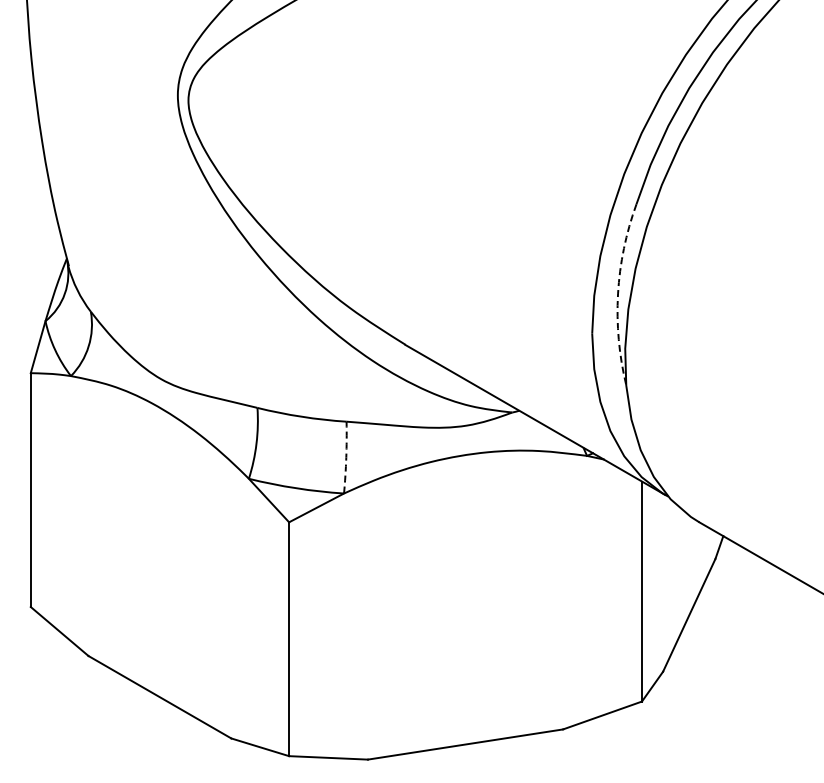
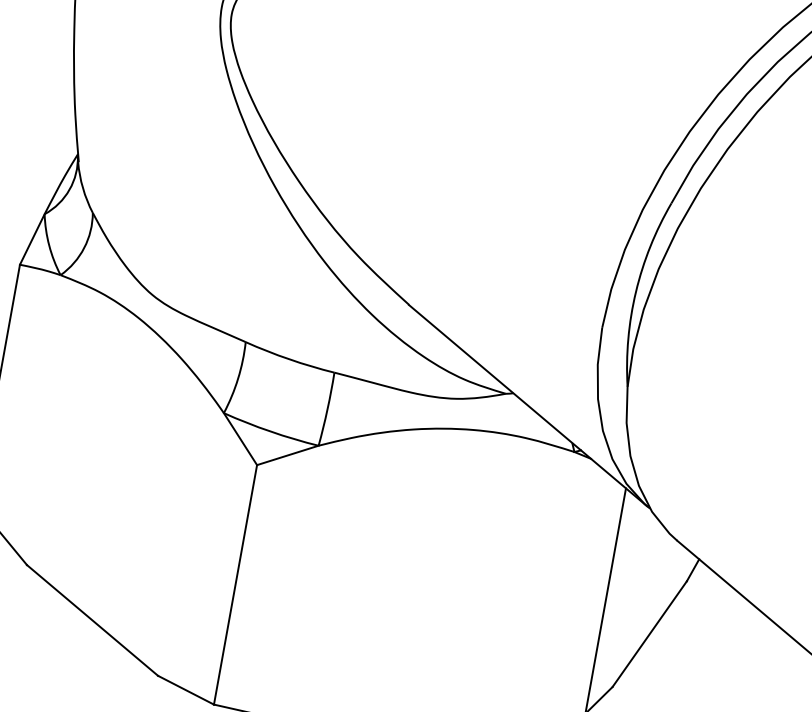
arc: (618, 293) -> (636, 291), dashed -> solid
arc: (346, 457) -> (327, 409), dashed -> solid

